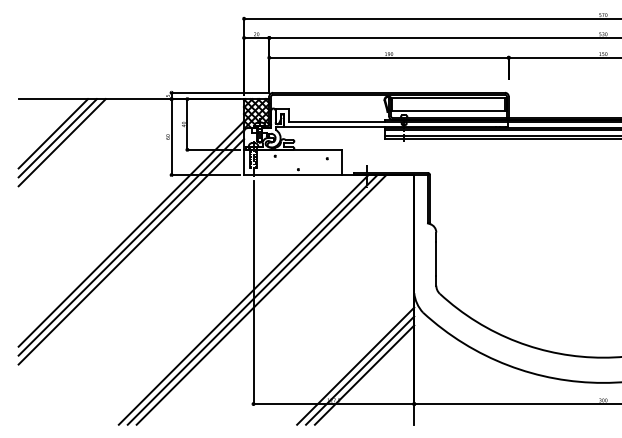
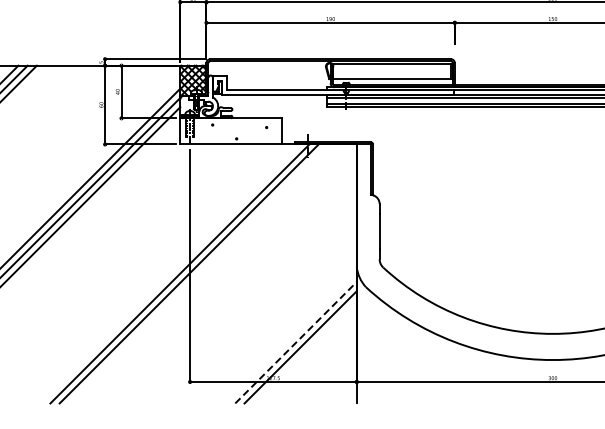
line: (261, 299) -> (198, 273), removed
line: (355, 366) -> (295, 343), solid -> dashed
line: (364, 374) -> (305, 351), removed

